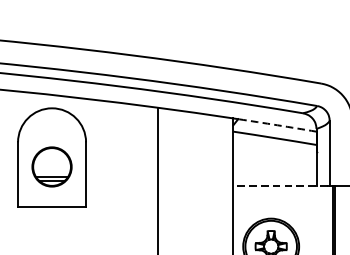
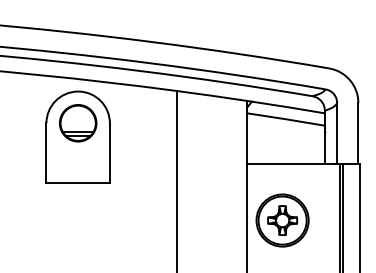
arc: (277, 125) -> (288, 107), dashed -> solid
part: (52, 167) -> (78, 123), moved
line: (280, 186) -> (291, 164), dashed -> solid

